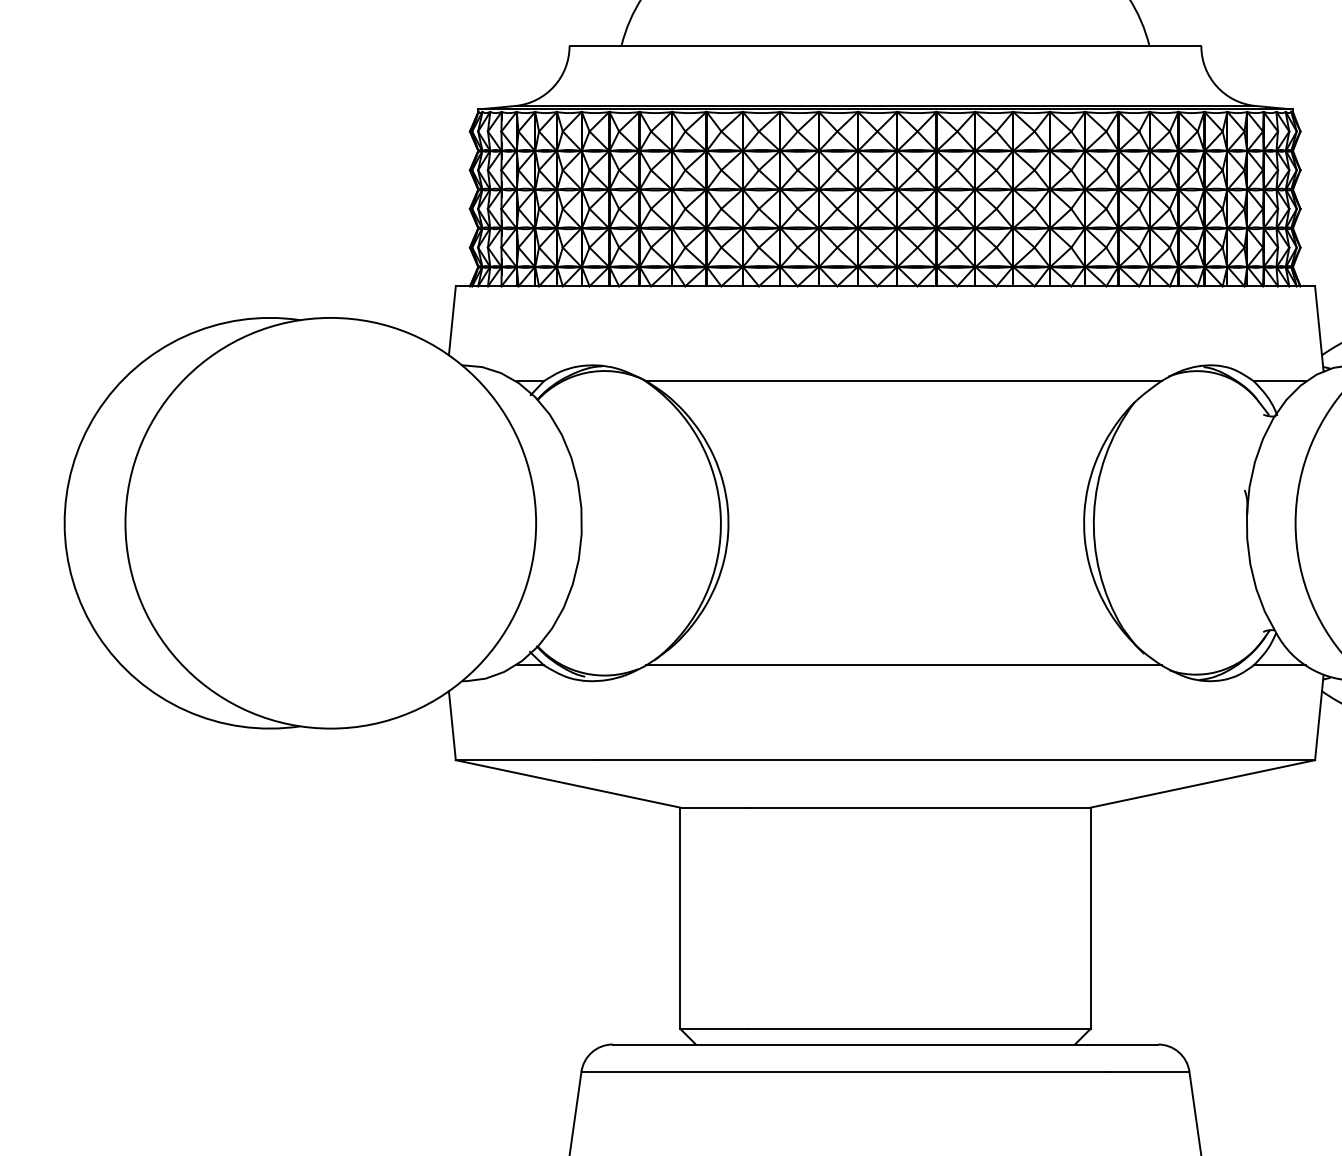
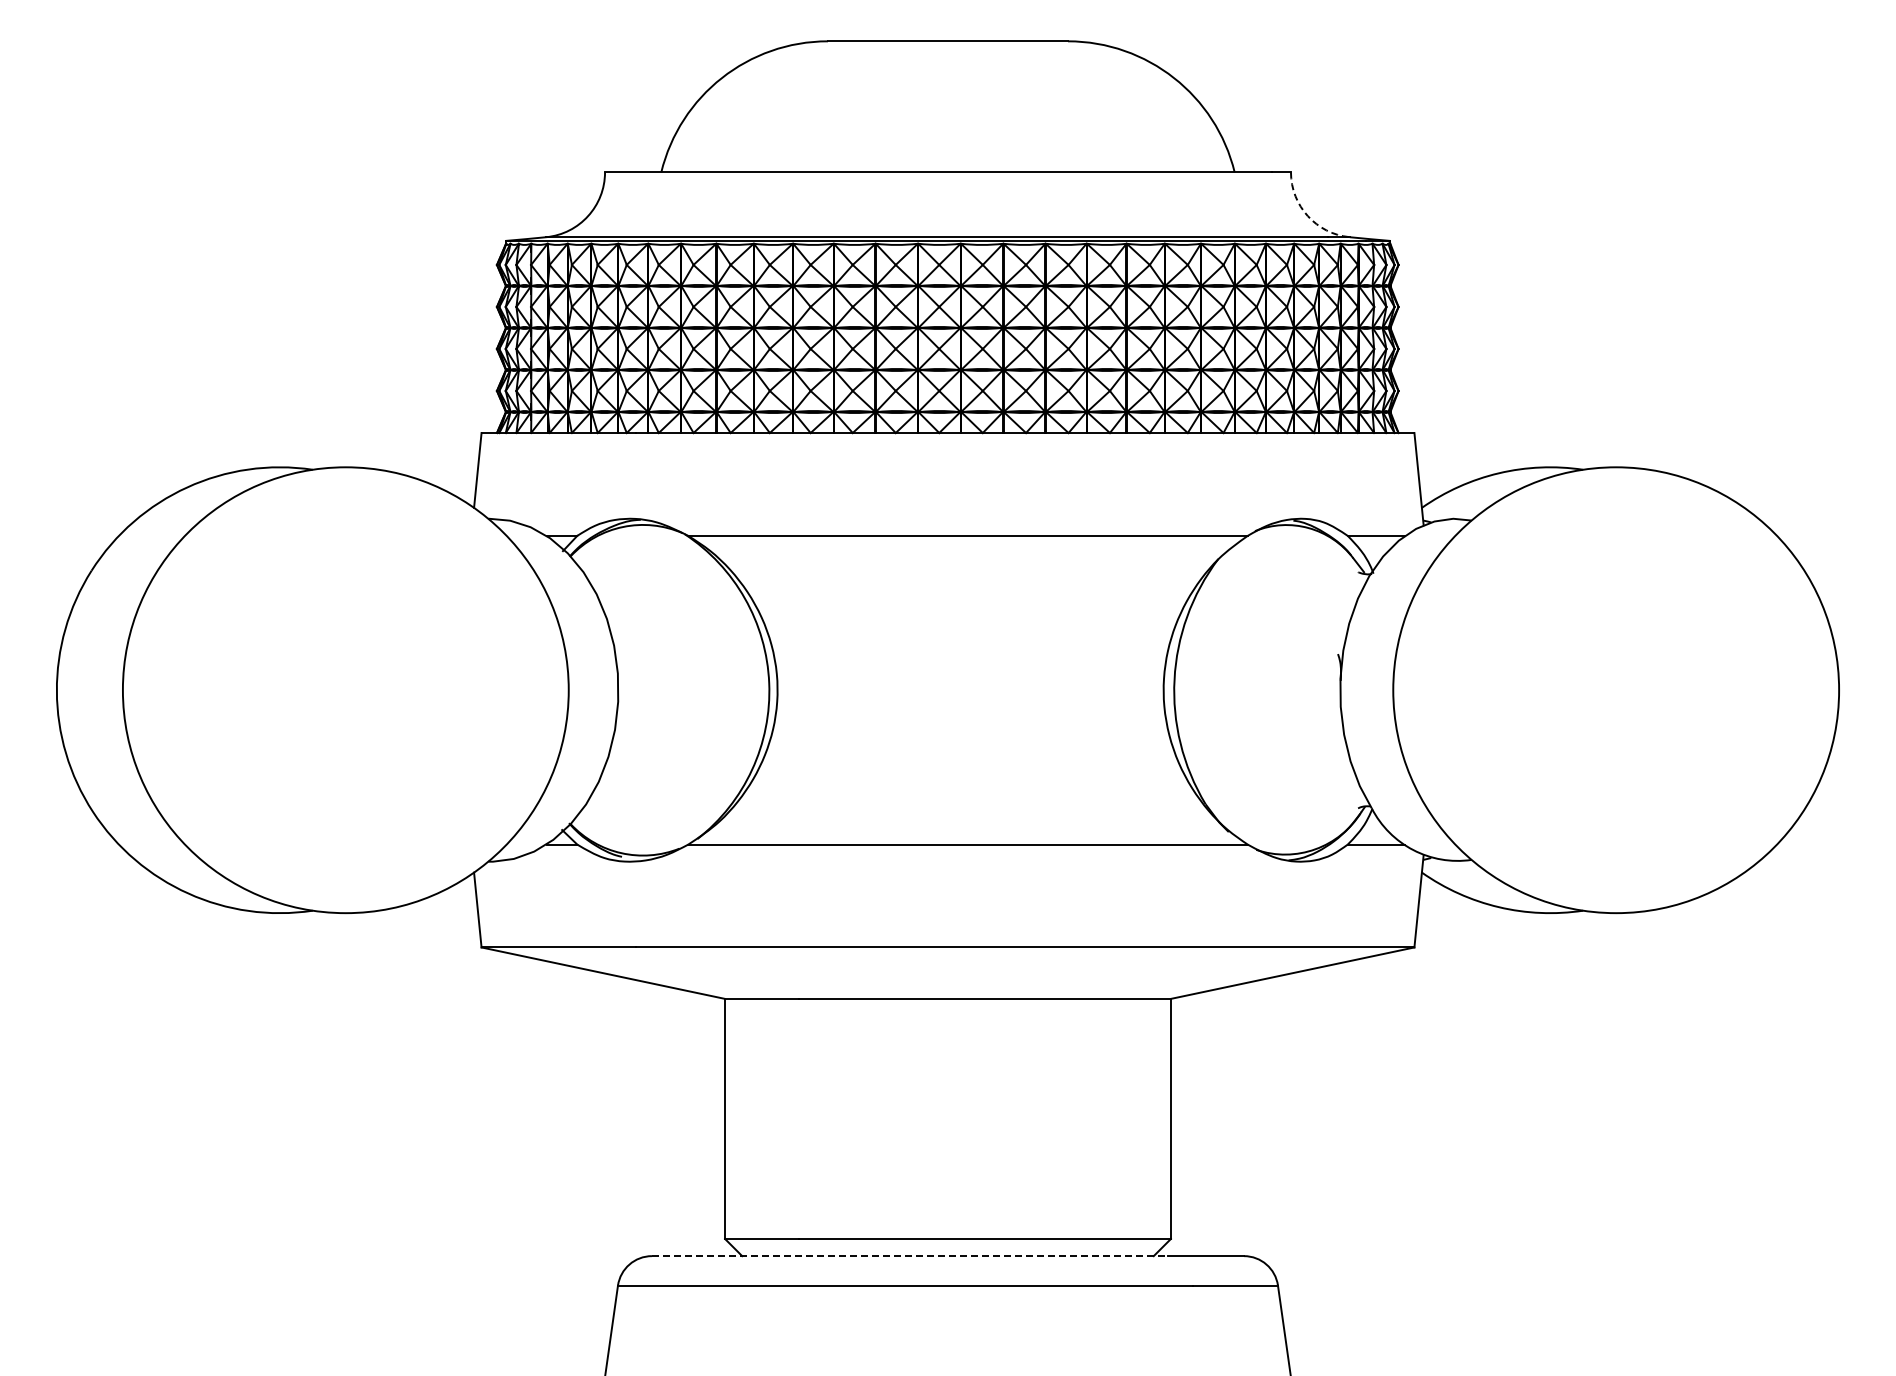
arc: (1216, 86) -> (1307, 216), solid -> dashed
line: (849, 1044) -> (909, 1256), solid -> dashed

